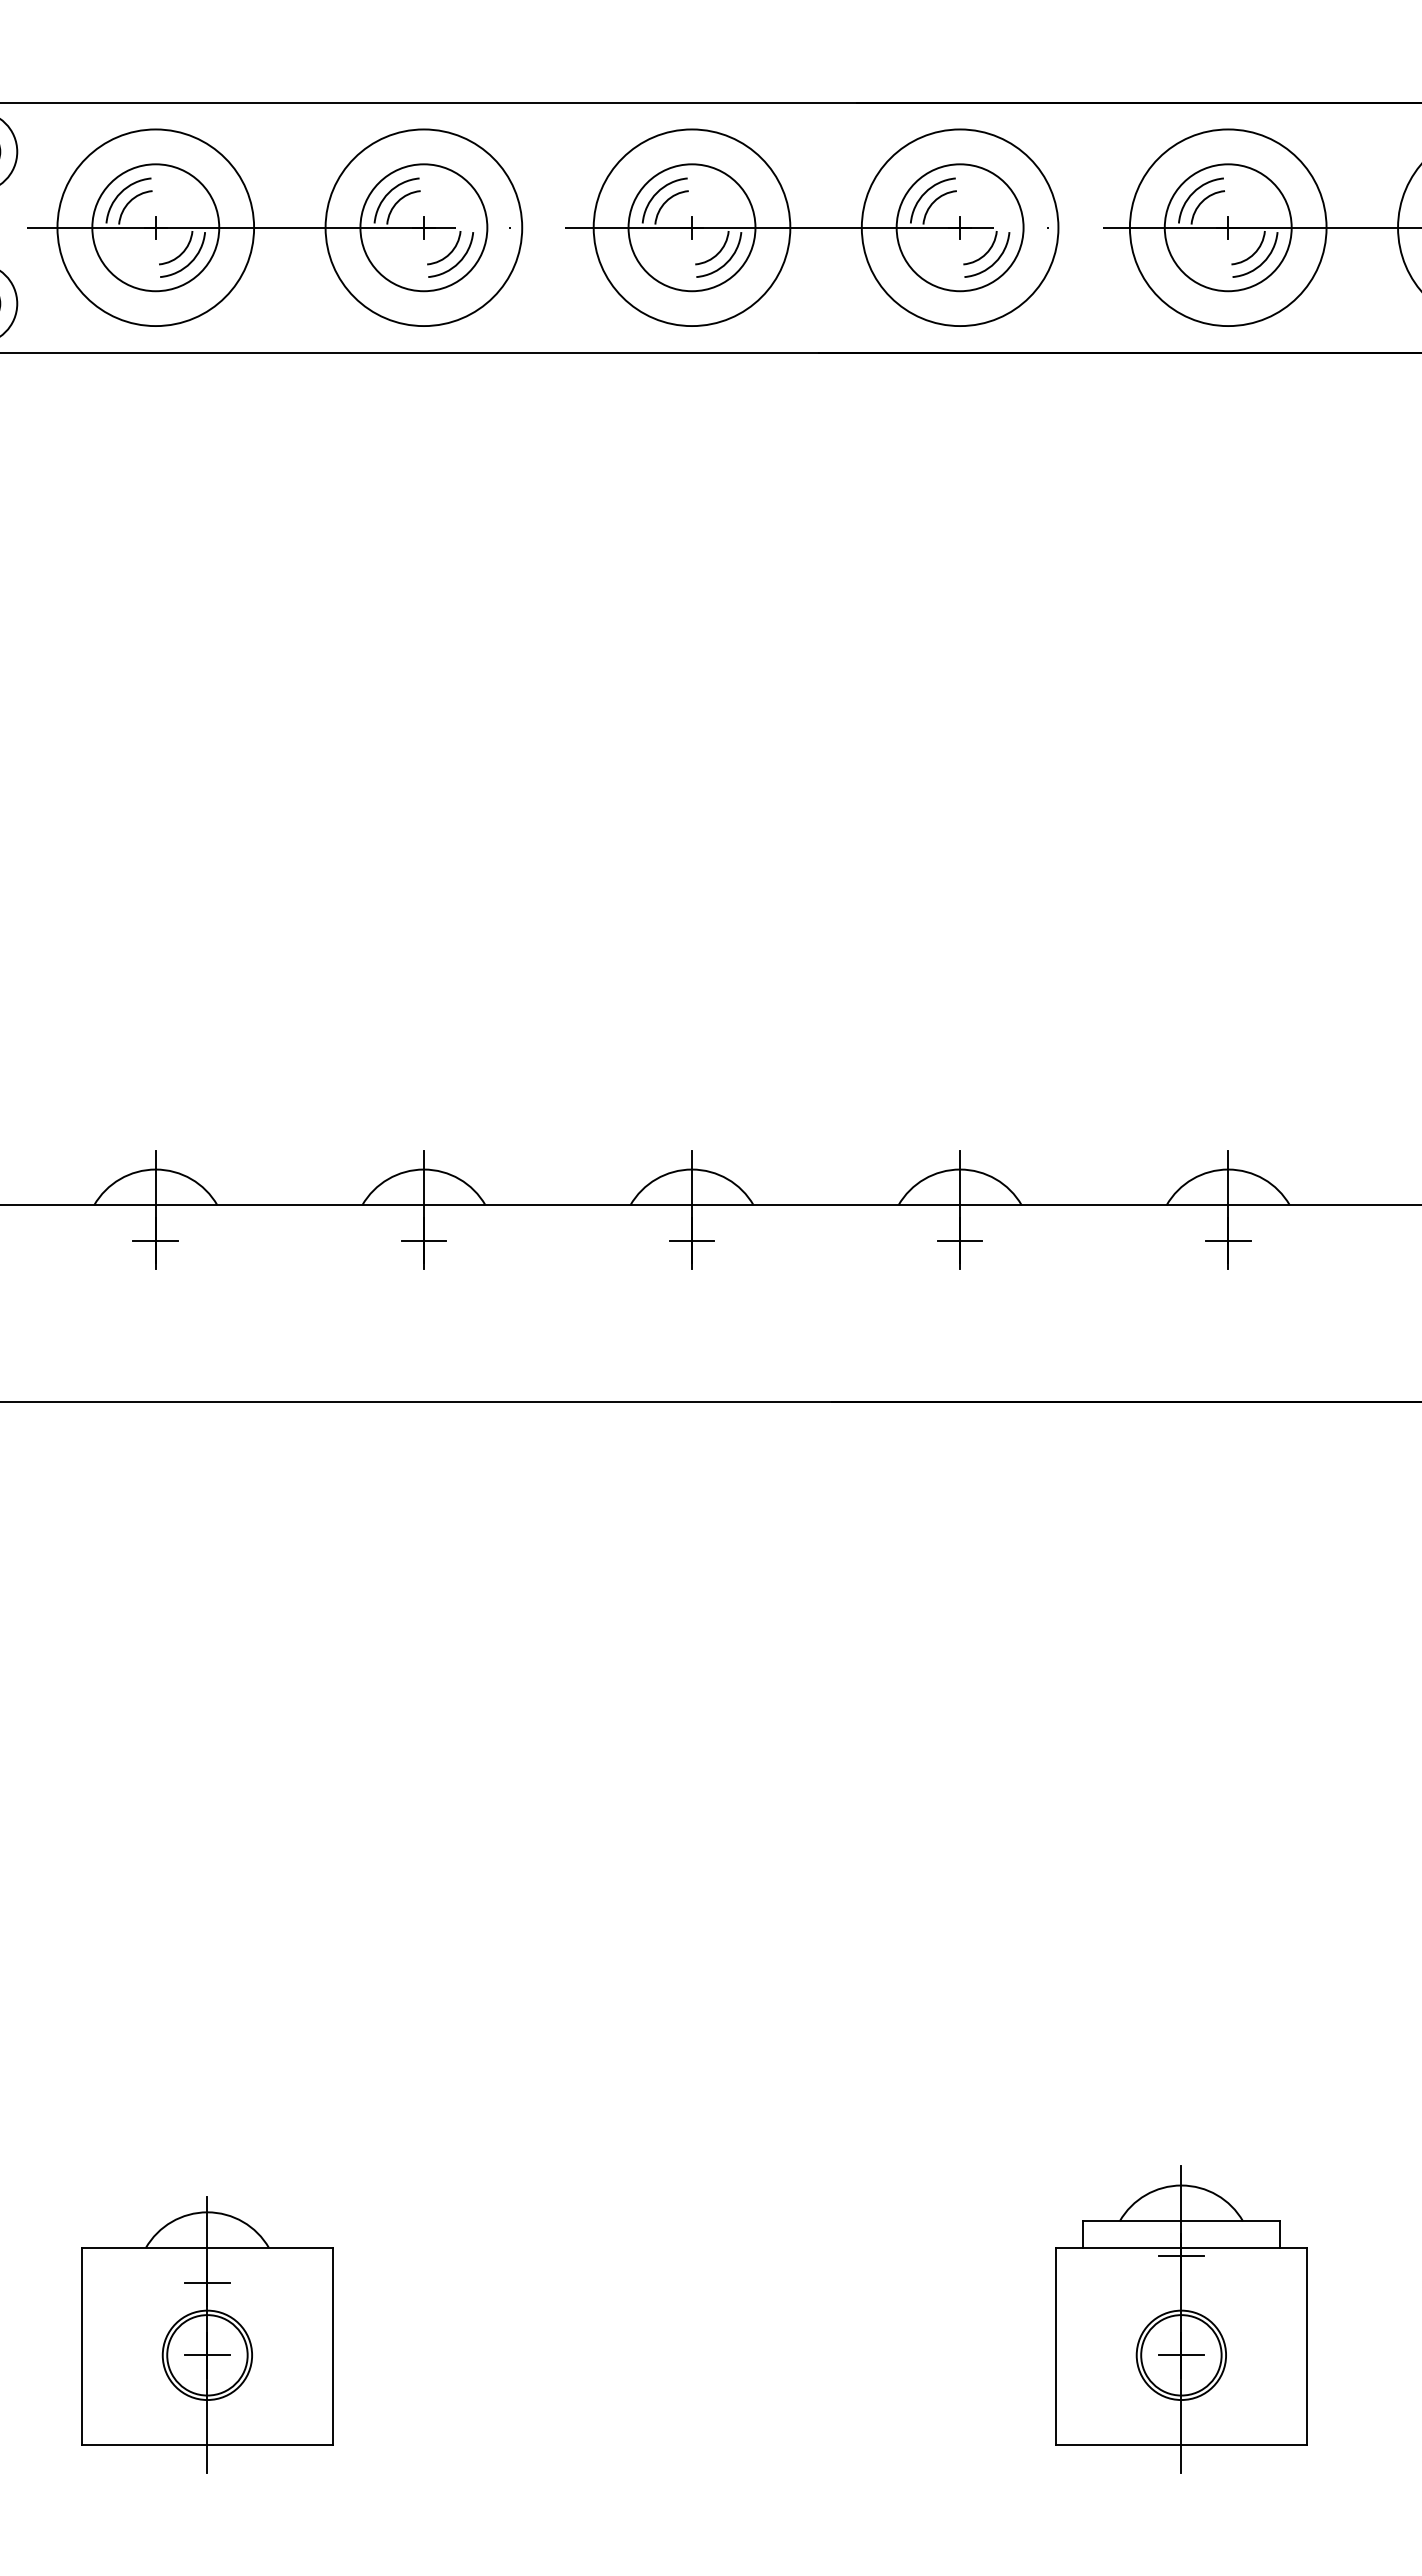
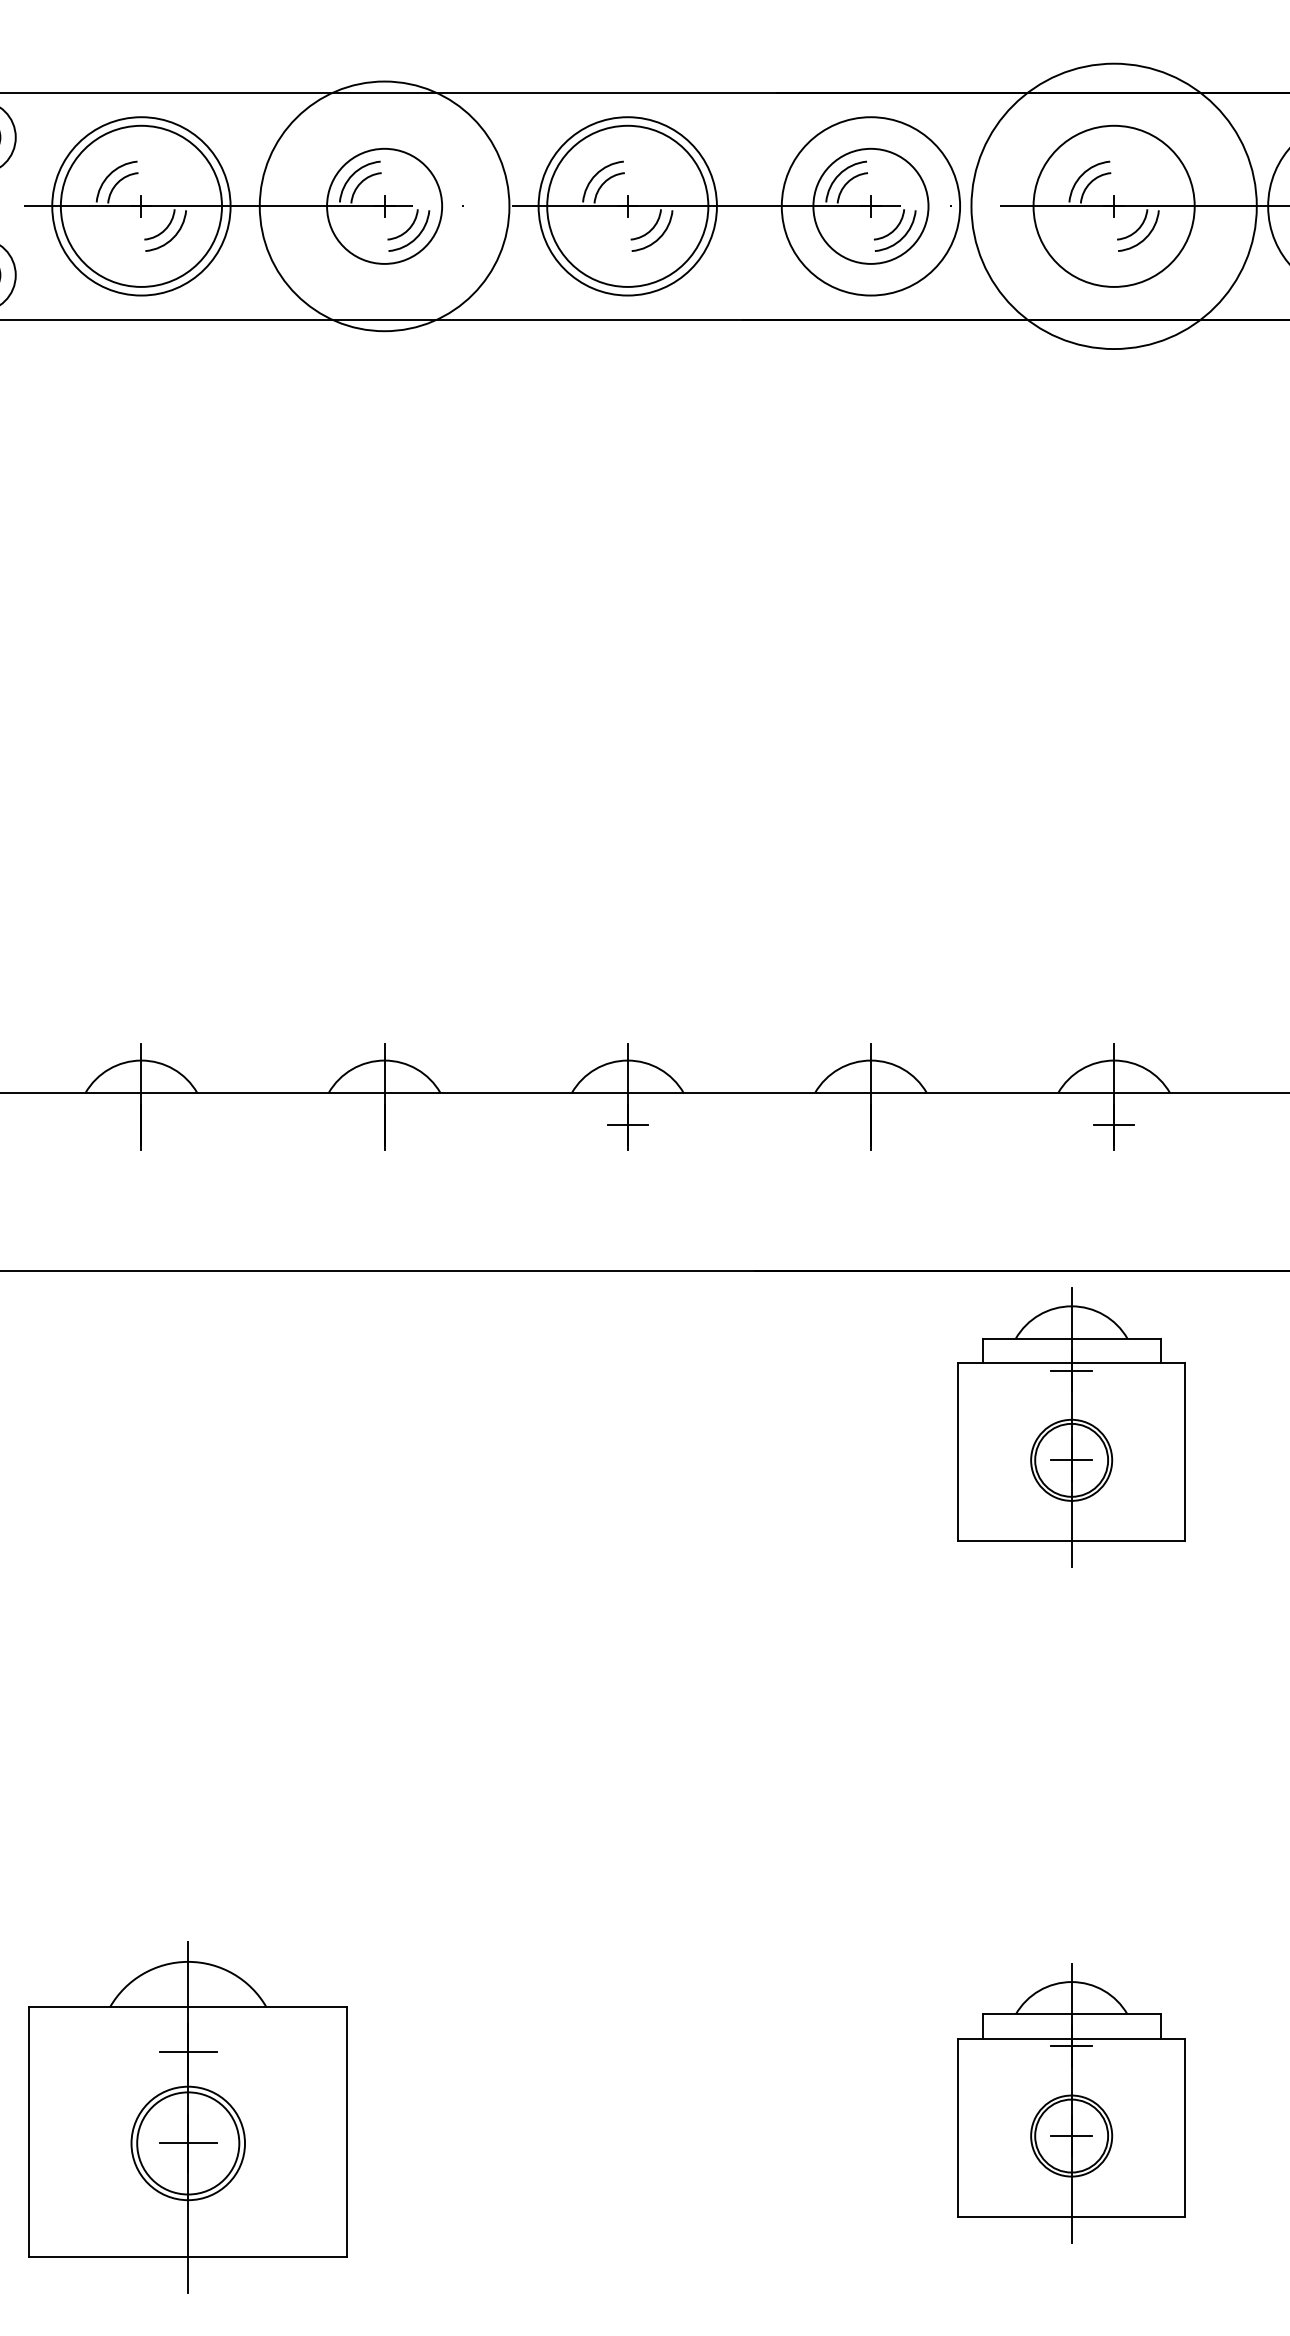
circle: (155, 227) -> (141, 206), size x1.4
circle: (423, 227) -> (384, 206), size x1.4
circle: (691, 227) -> (627, 206), size x1.4
circle: (1227, 227) -> (1113, 206), size x1.4
circle: (1227, 227) -> (1113, 206), size x1.6
line: (155, 1240) -> (141, 1124), removed
line: (423, 1240) -> (384, 1124), removed
line: (959, 1240) -> (870, 1124), removed
part: (1181, 1574) -> (1071, 1427), added
part: (207, 2334) -> (188, 2117), size x1.4

